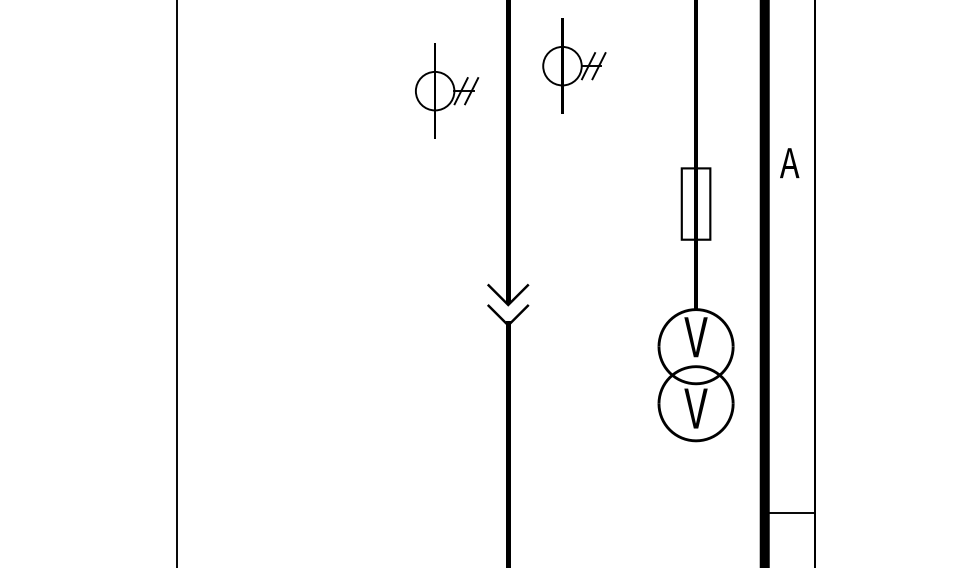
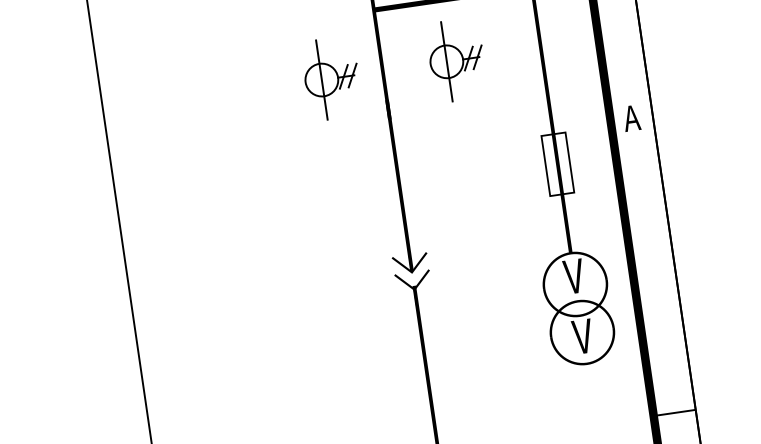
part: (574, 65) -> (456, 59), moved
part: (447, 90) -> (332, 77), moved

